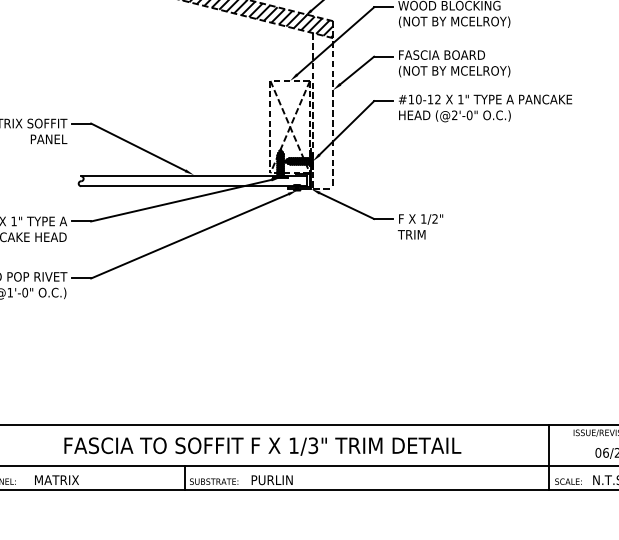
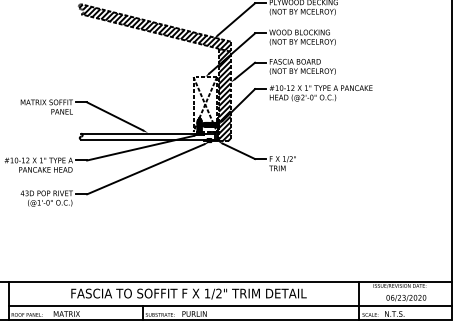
hatch: (322, 111) -> (224, 95), added
text: (312, 445) -> (218, 293), 1/3" -> 1/2"

